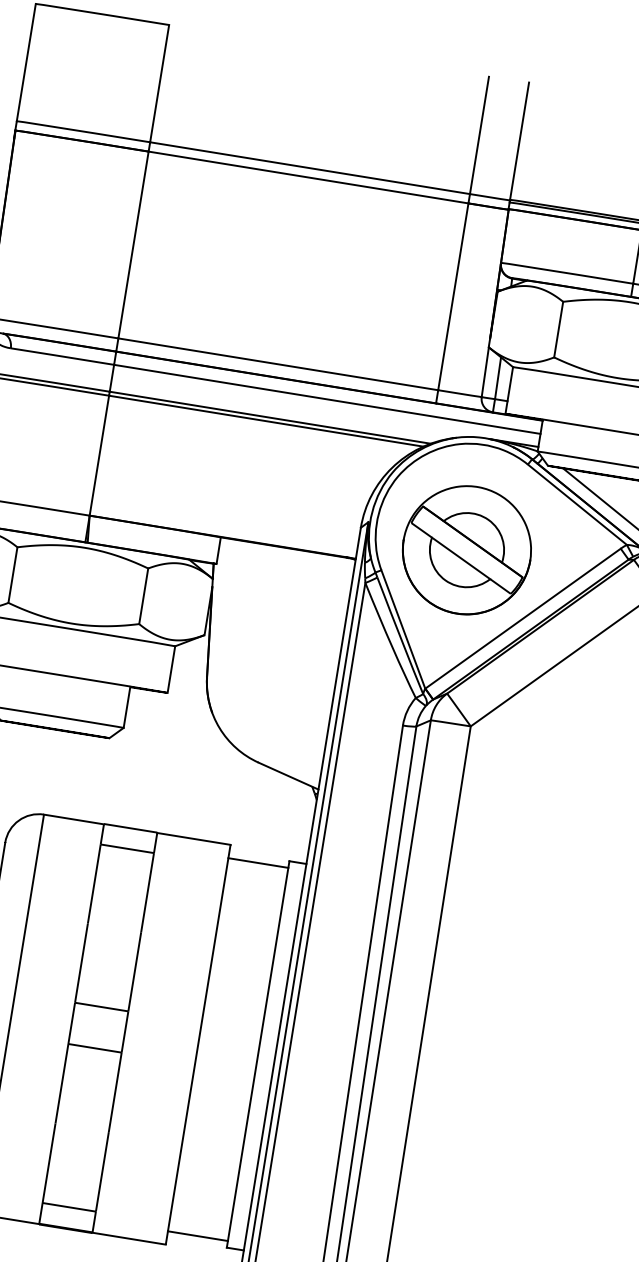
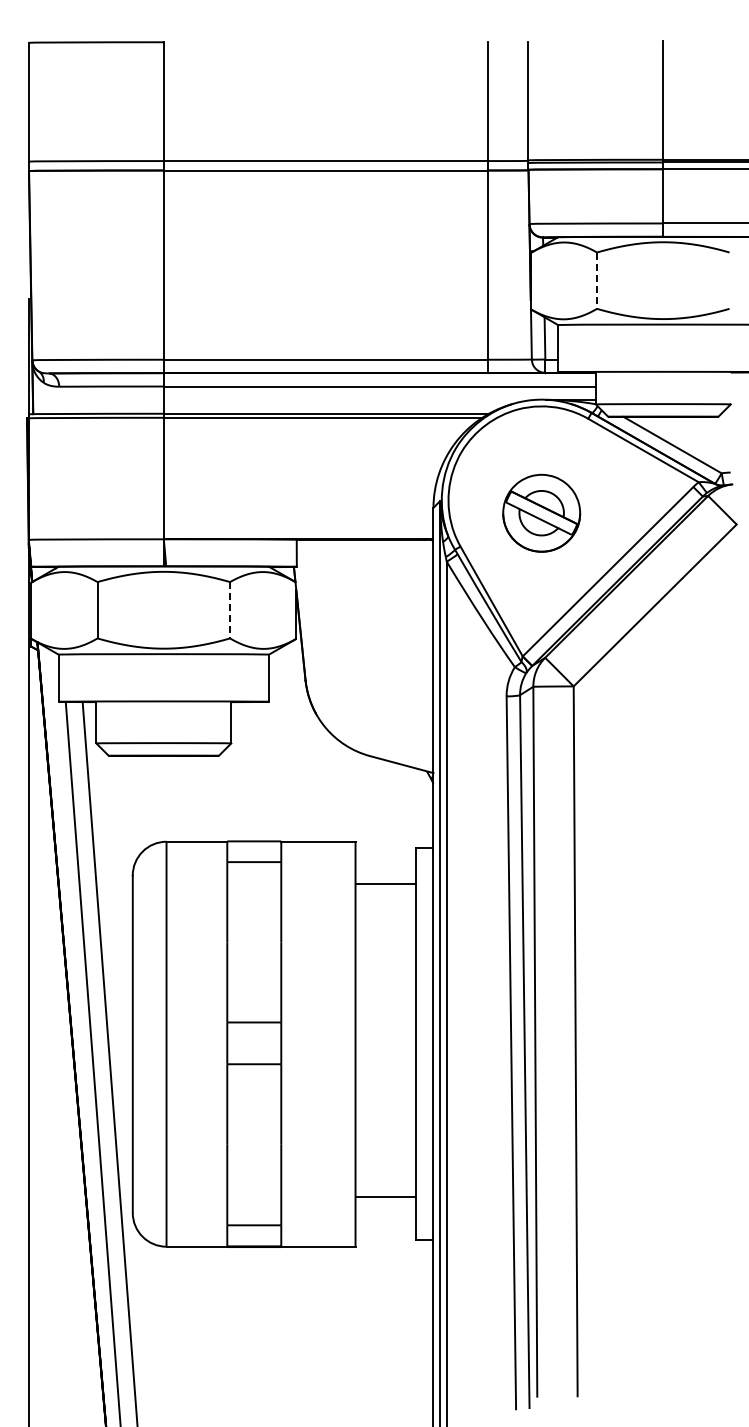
line: (558, 330) -> (597, 281), solid -> dashed
part: (466, 550) -> (541, 513), size x0.6
line: (144, 596) -> (230, 610), solid -> dashed
line: (257, 863) -> (385, 884), moved
line: (197, 1236) -> (385, 1197), moved

